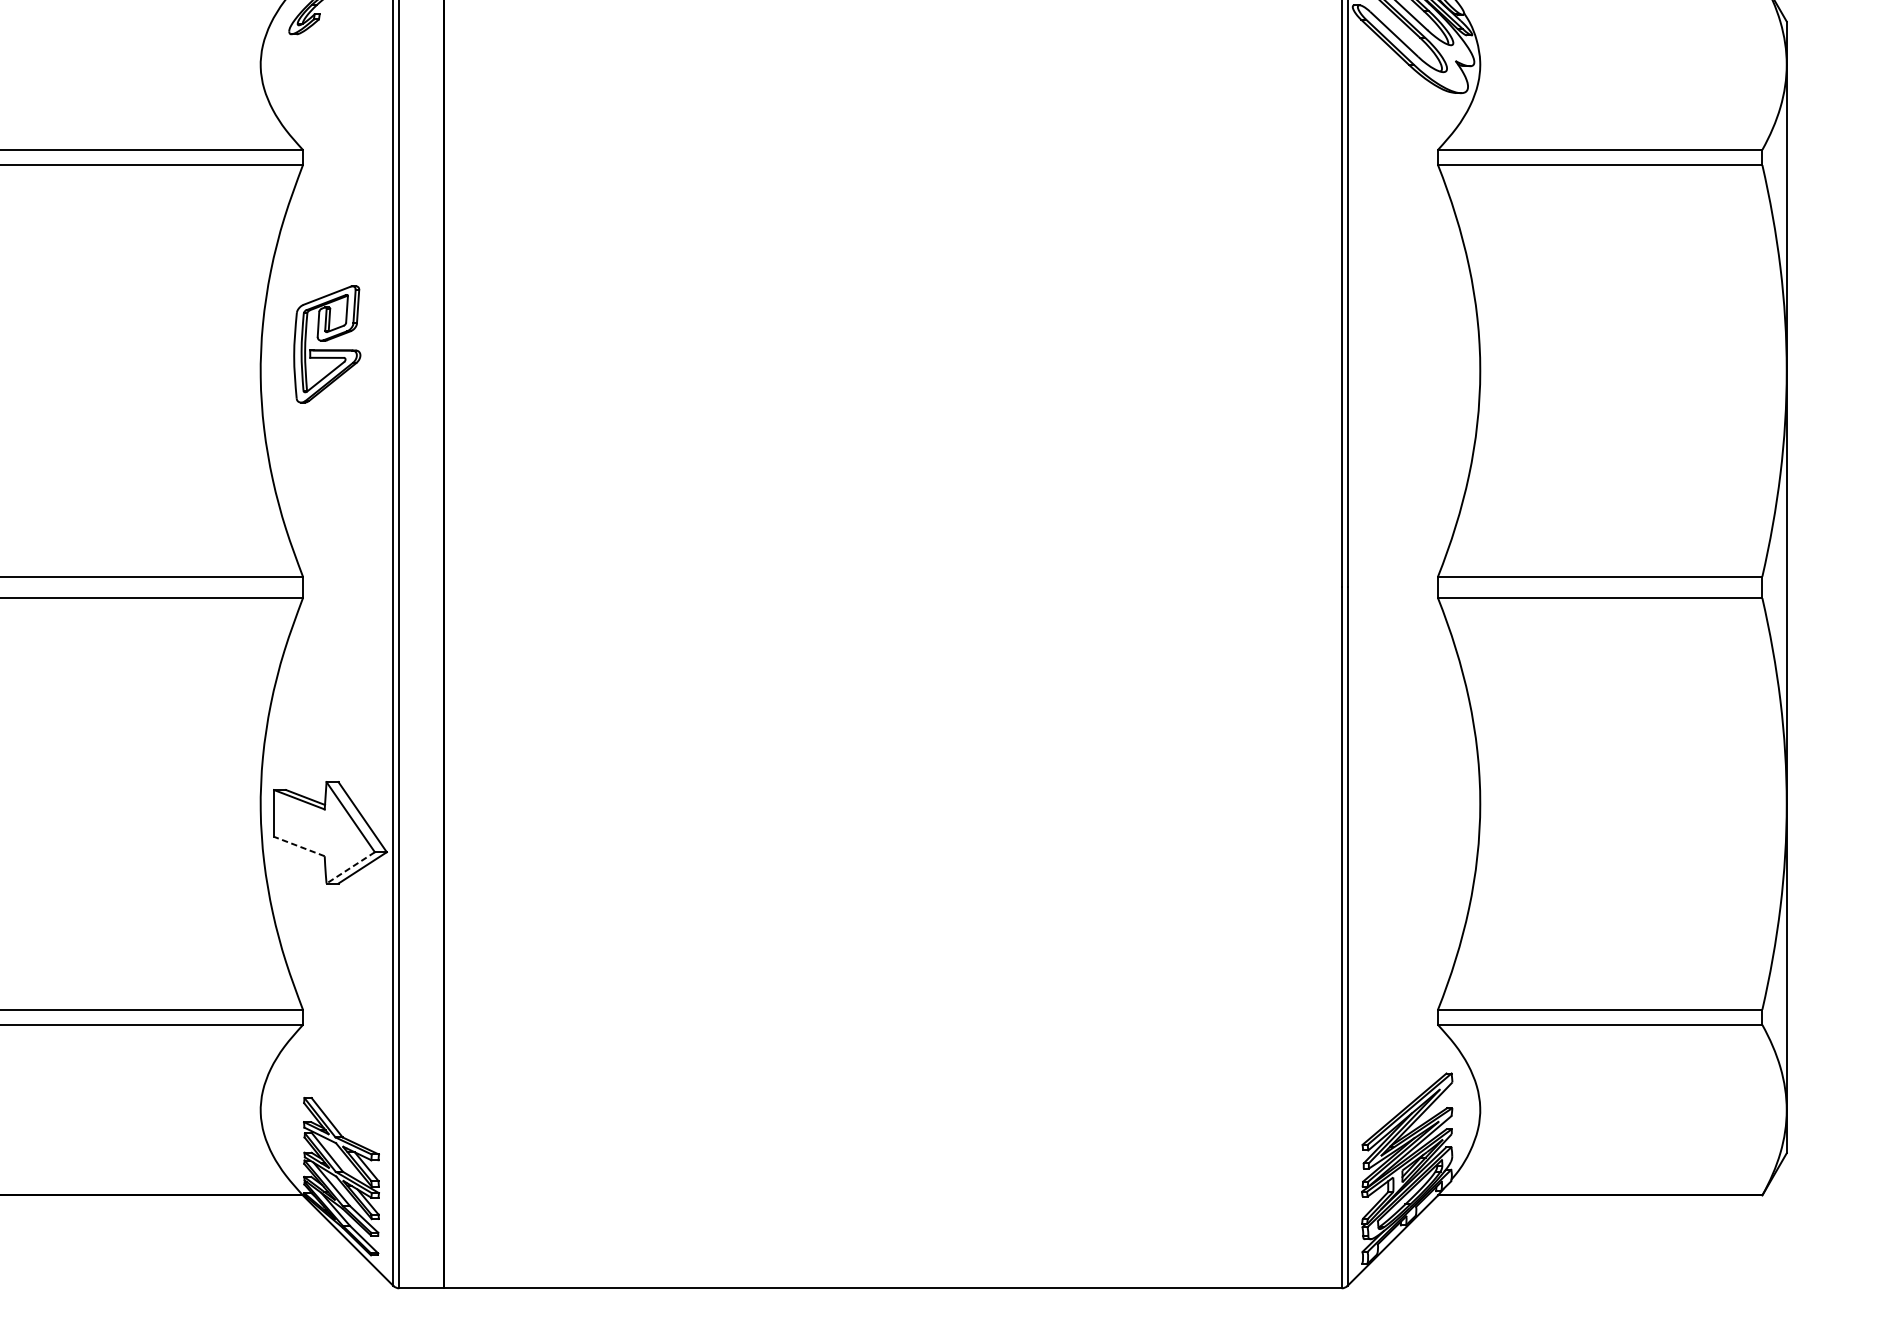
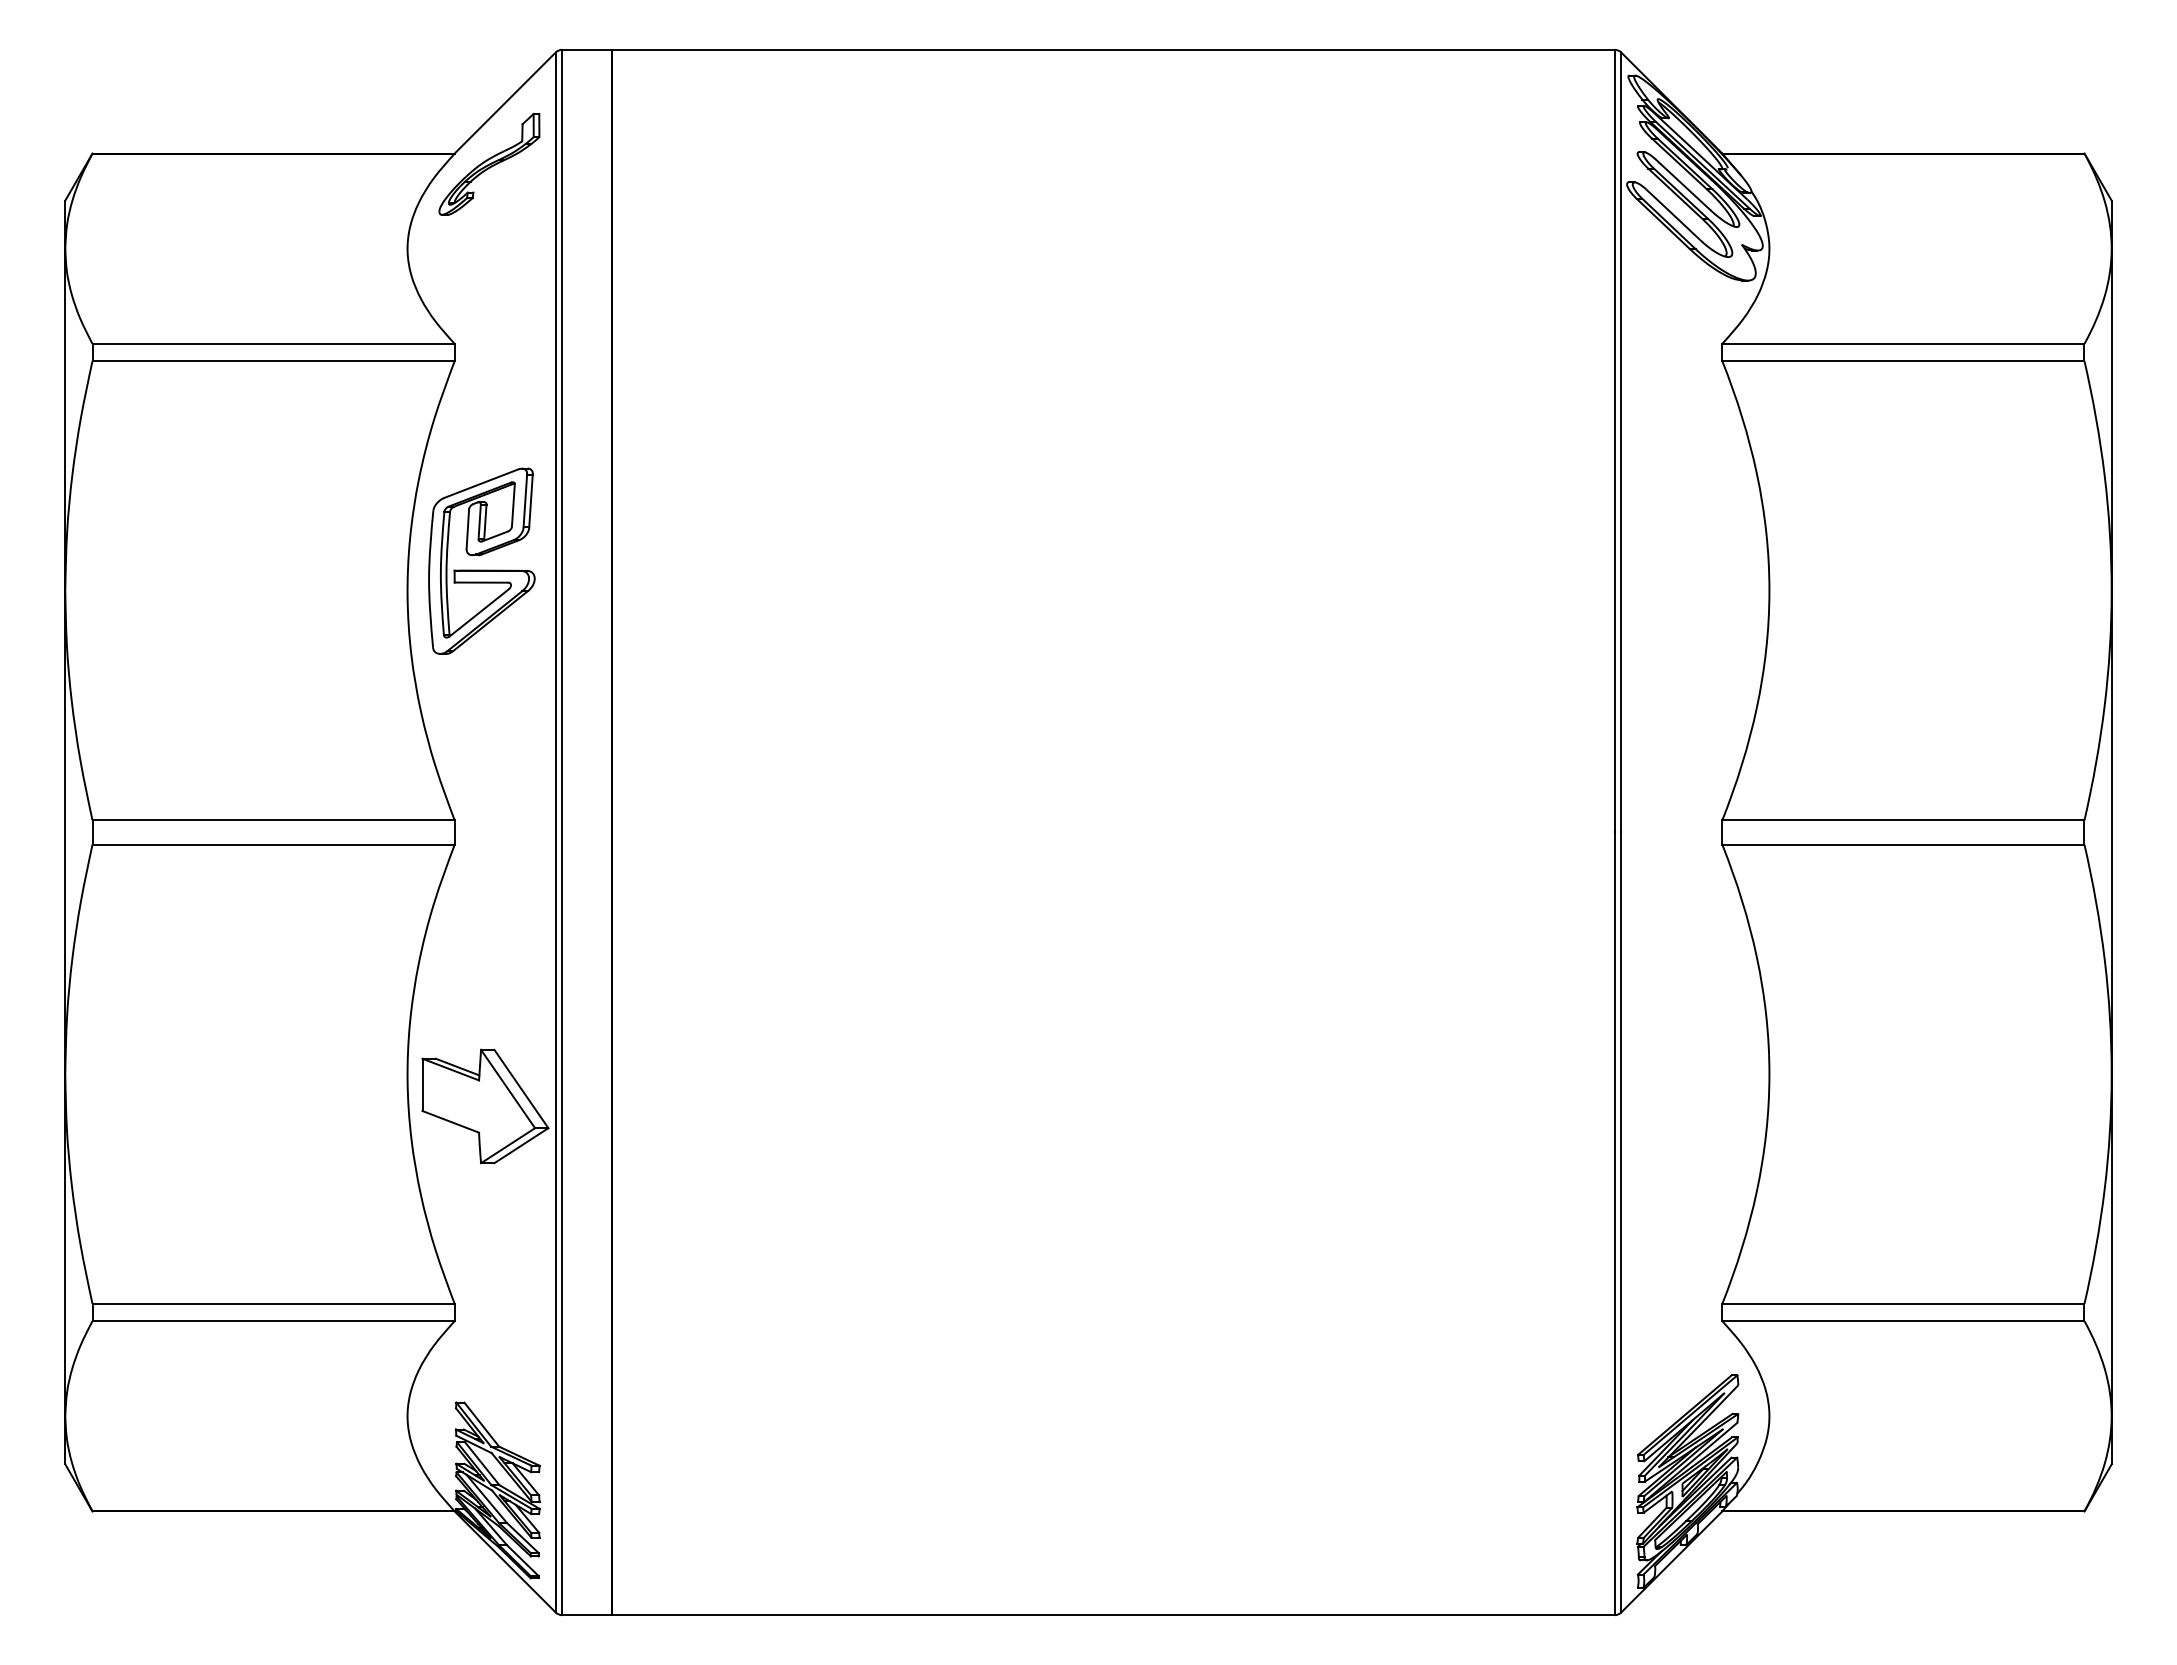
part: (326, 343) -> (481, 560), size x1.43
line: (299, 846) -> (450, 1121), dashed -> solid
line: (350, 867) -> (507, 1145), dashed -> solid

